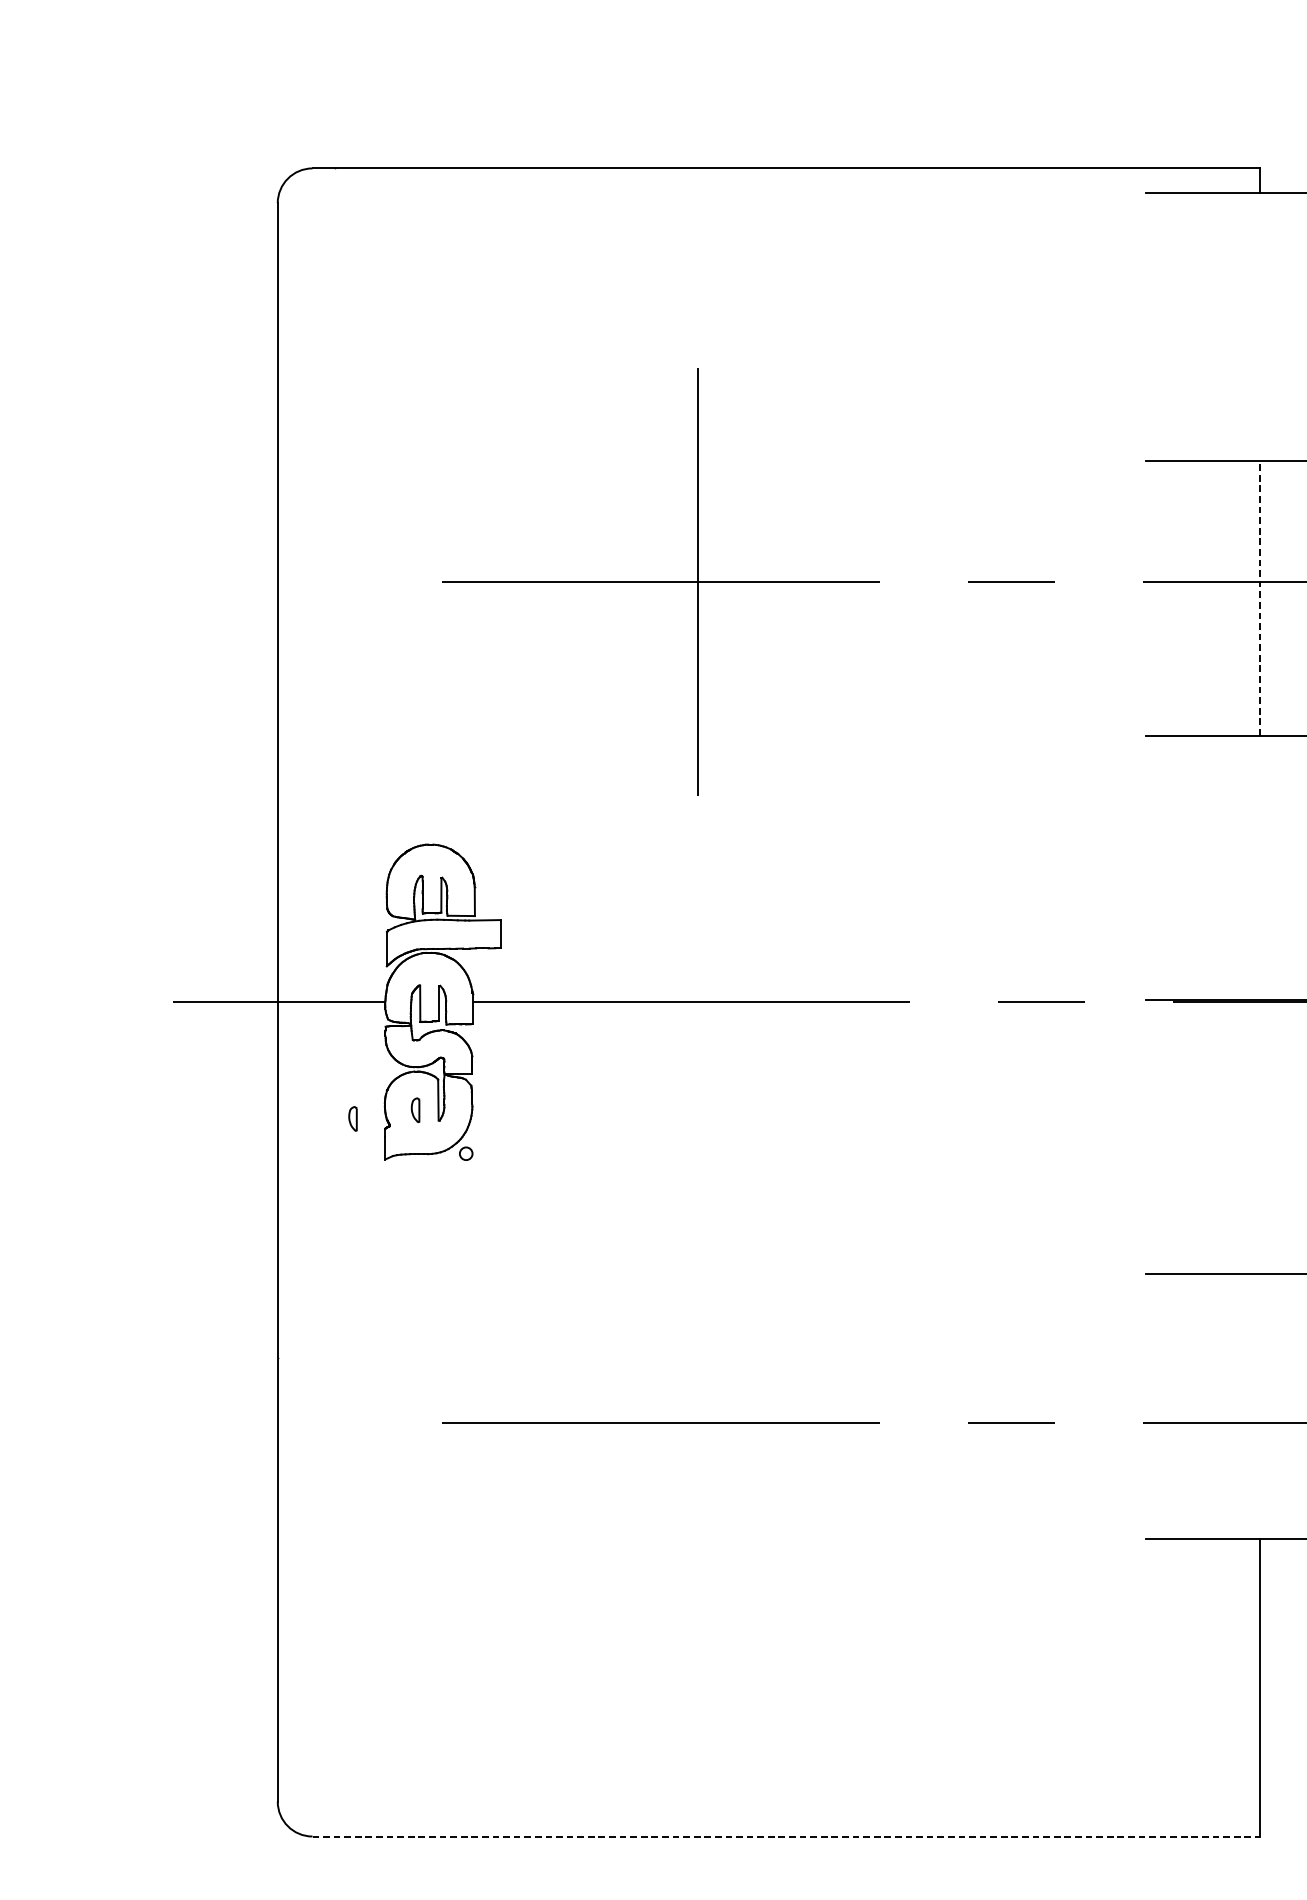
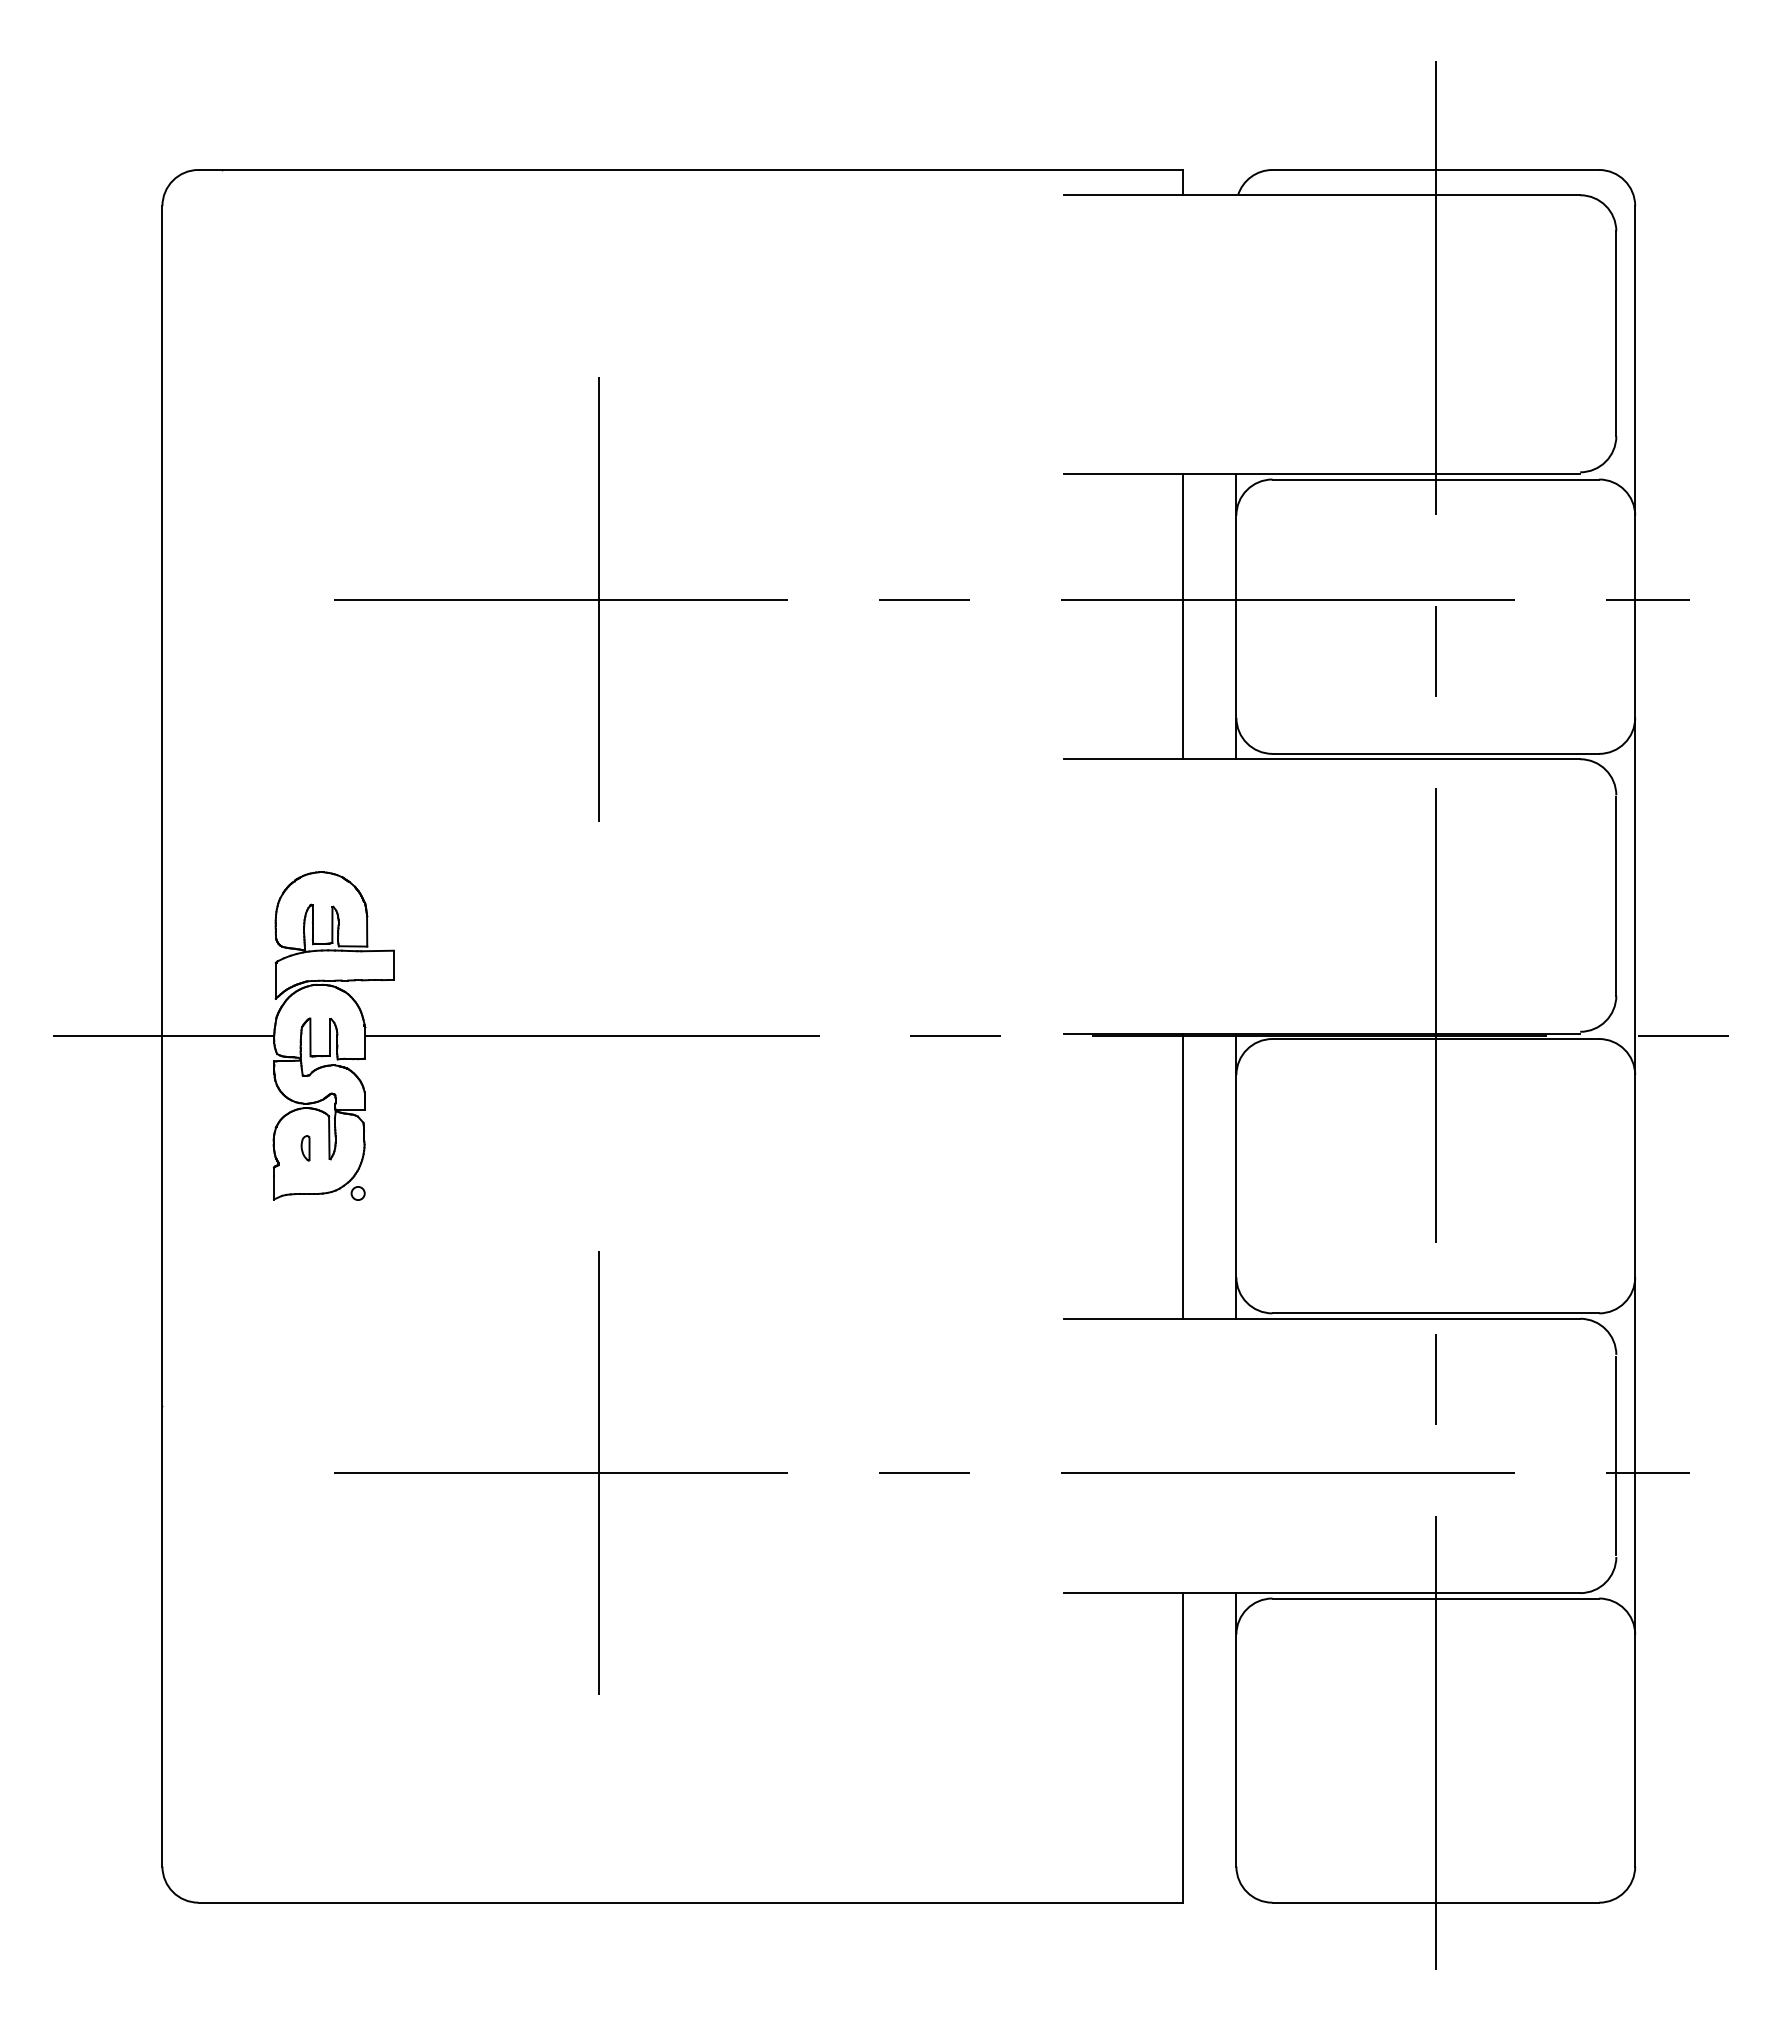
line: (1260, 598) -> (1183, 616), dashed -> solid
part: (352, 1119) -> (240, 1157), removed
line: (1260, 1136) -> (1183, 1175), added
line: (698, 1423) -> (599, 1473), added
line: (787, 1836) -> (691, 1902), dashed -> solid

